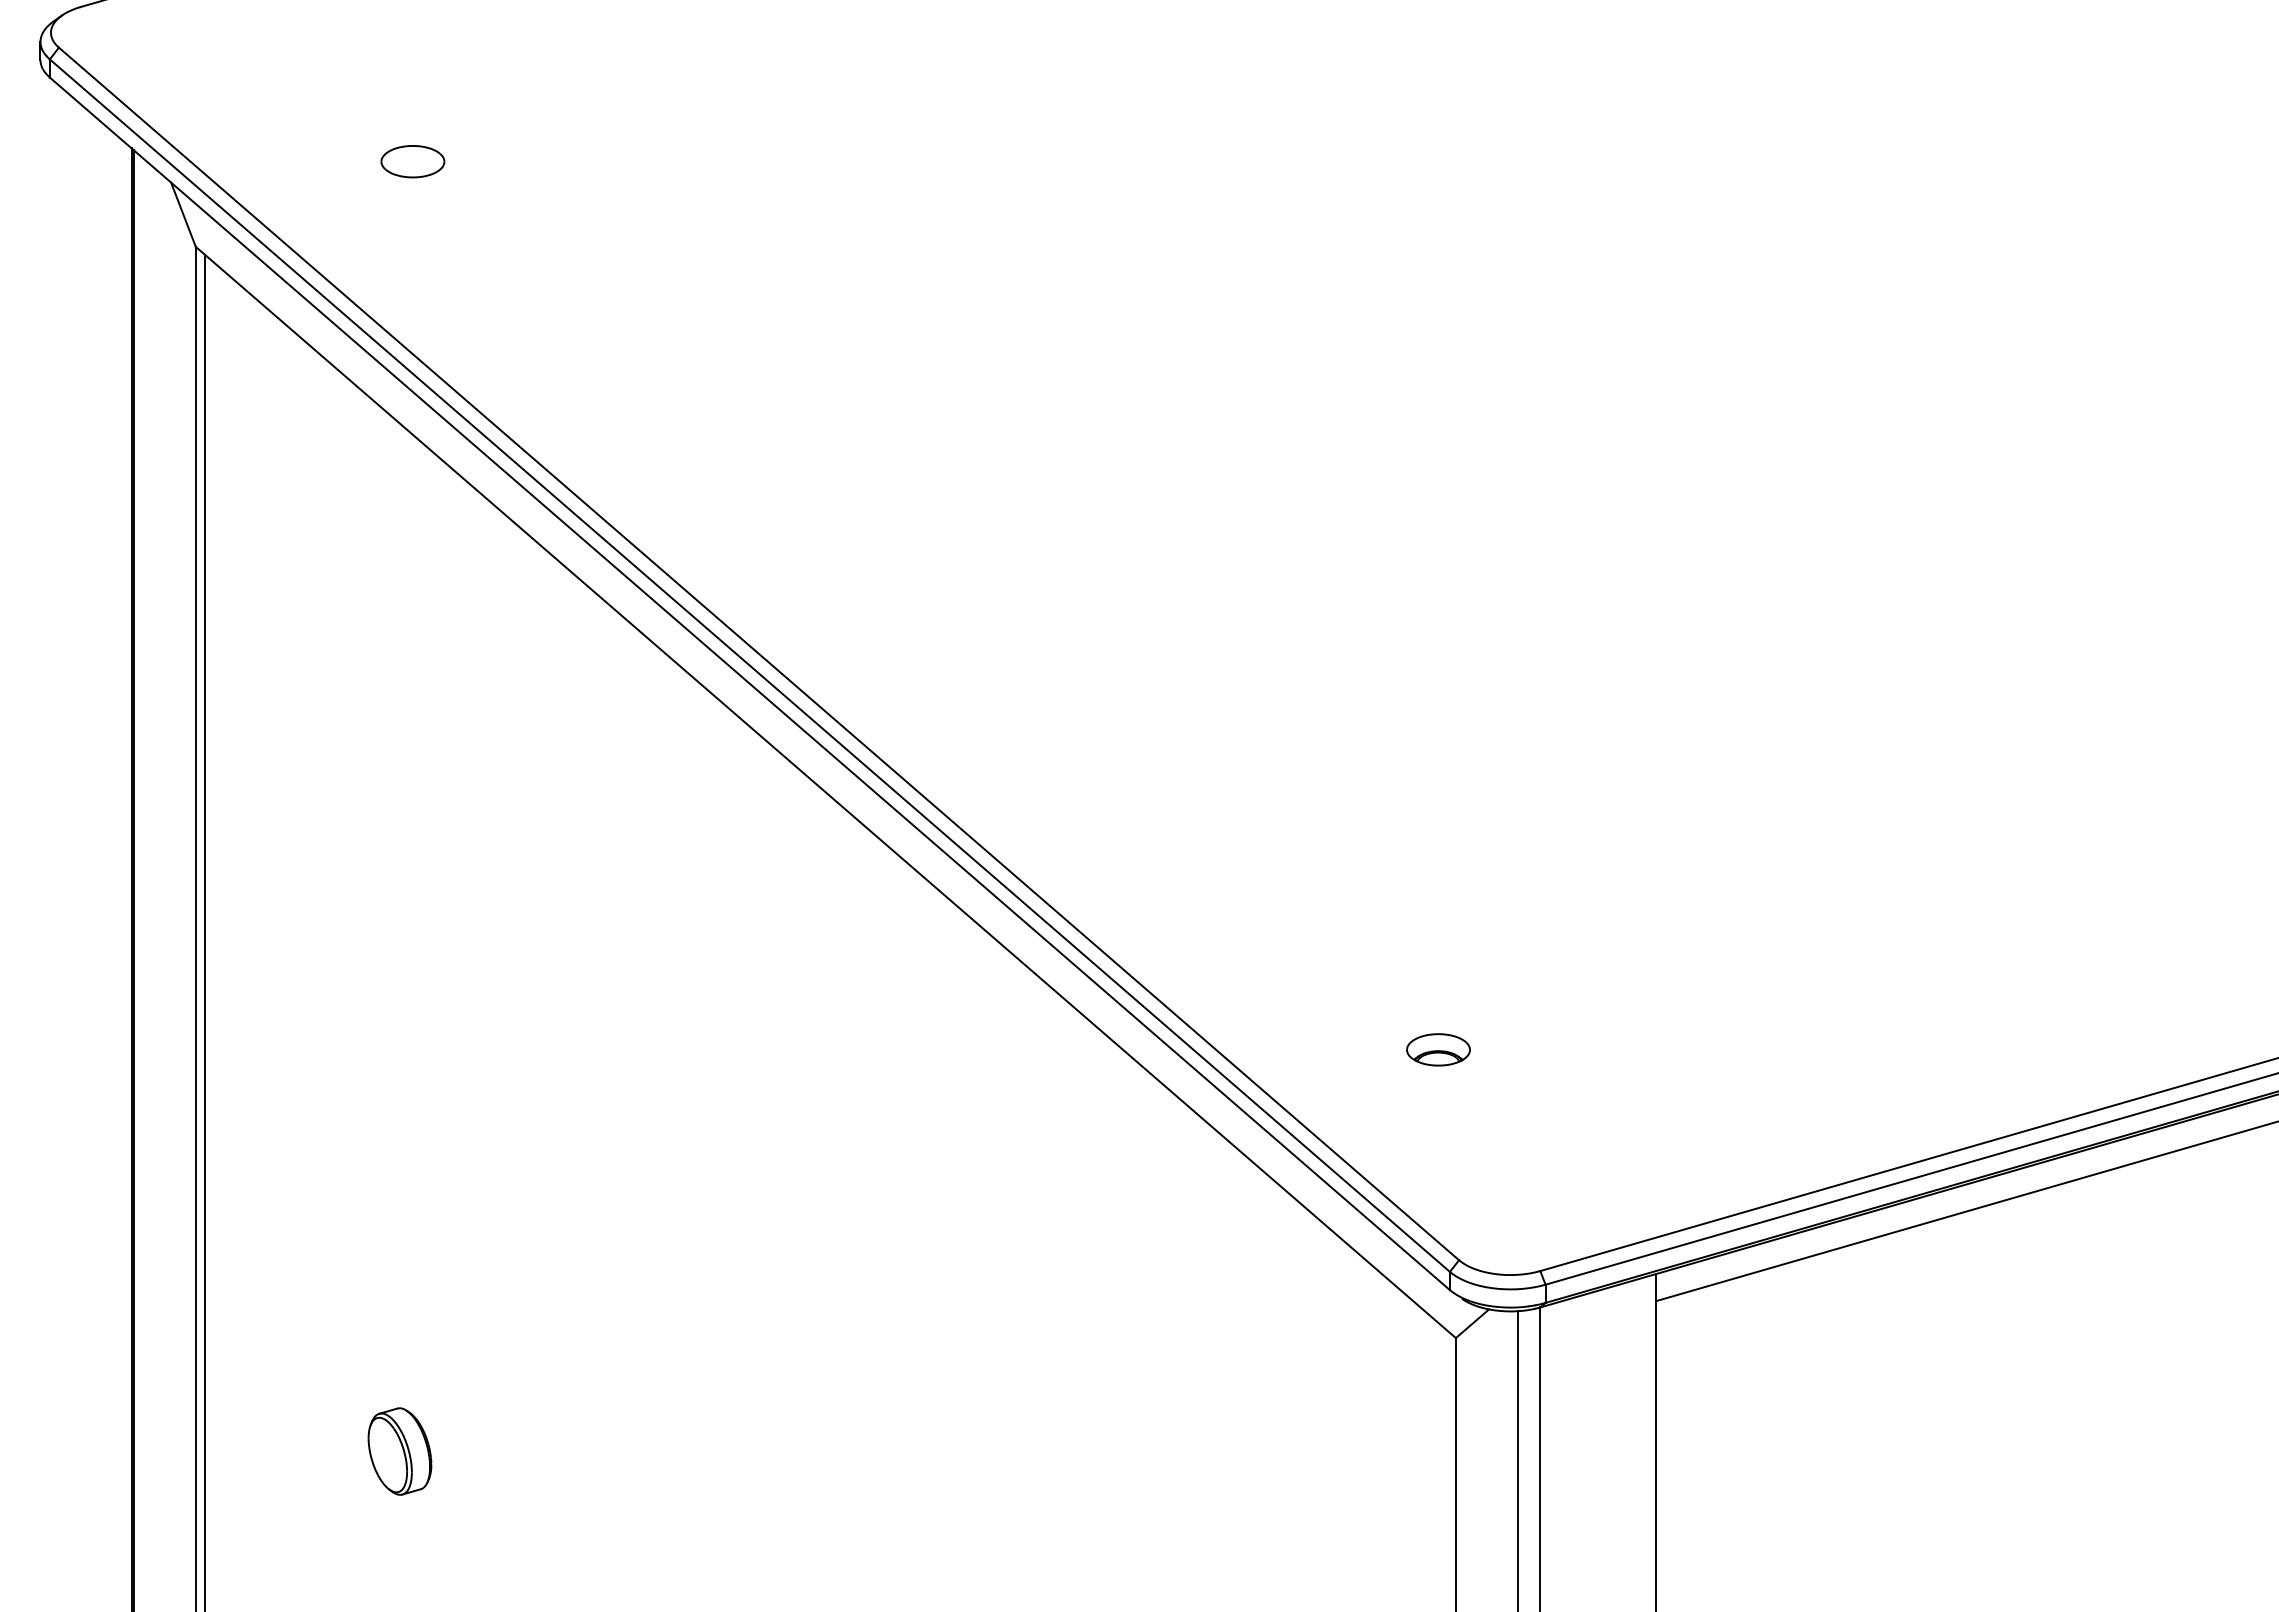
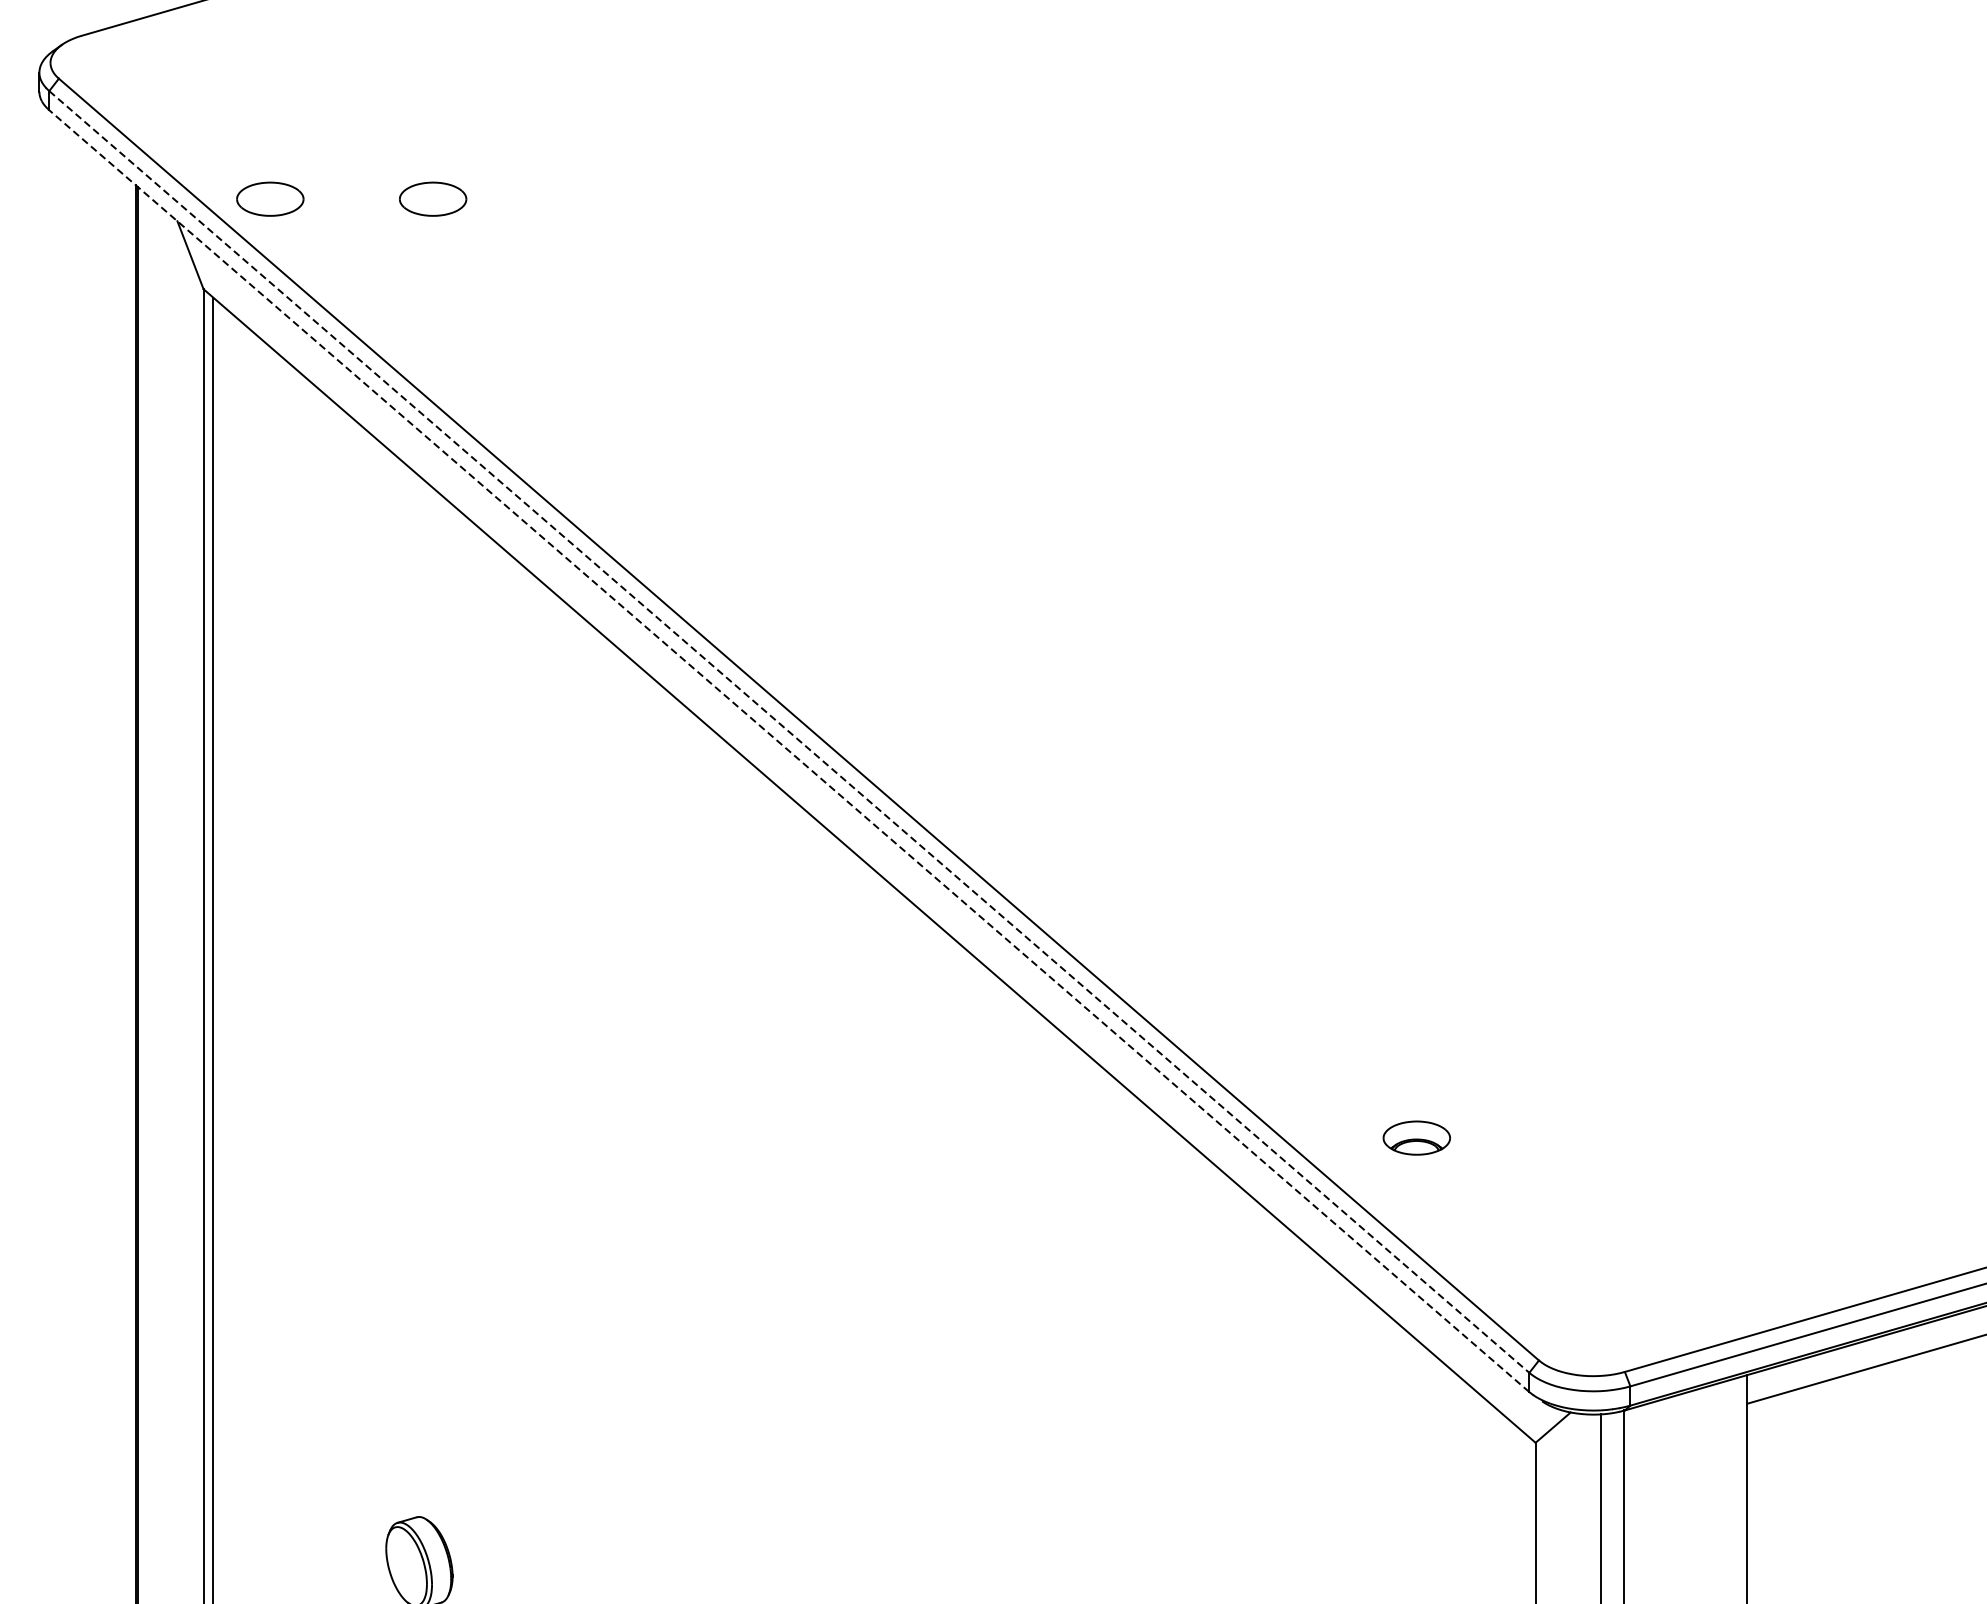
part: (258, 161) -> (269, 199), added
line: (750, 665) -> (789, 731), solid -> dashed
line: (749, 683) -> (788, 750), solid -> dashed
part: (1438, 1049) -> (1416, 1137), moved

